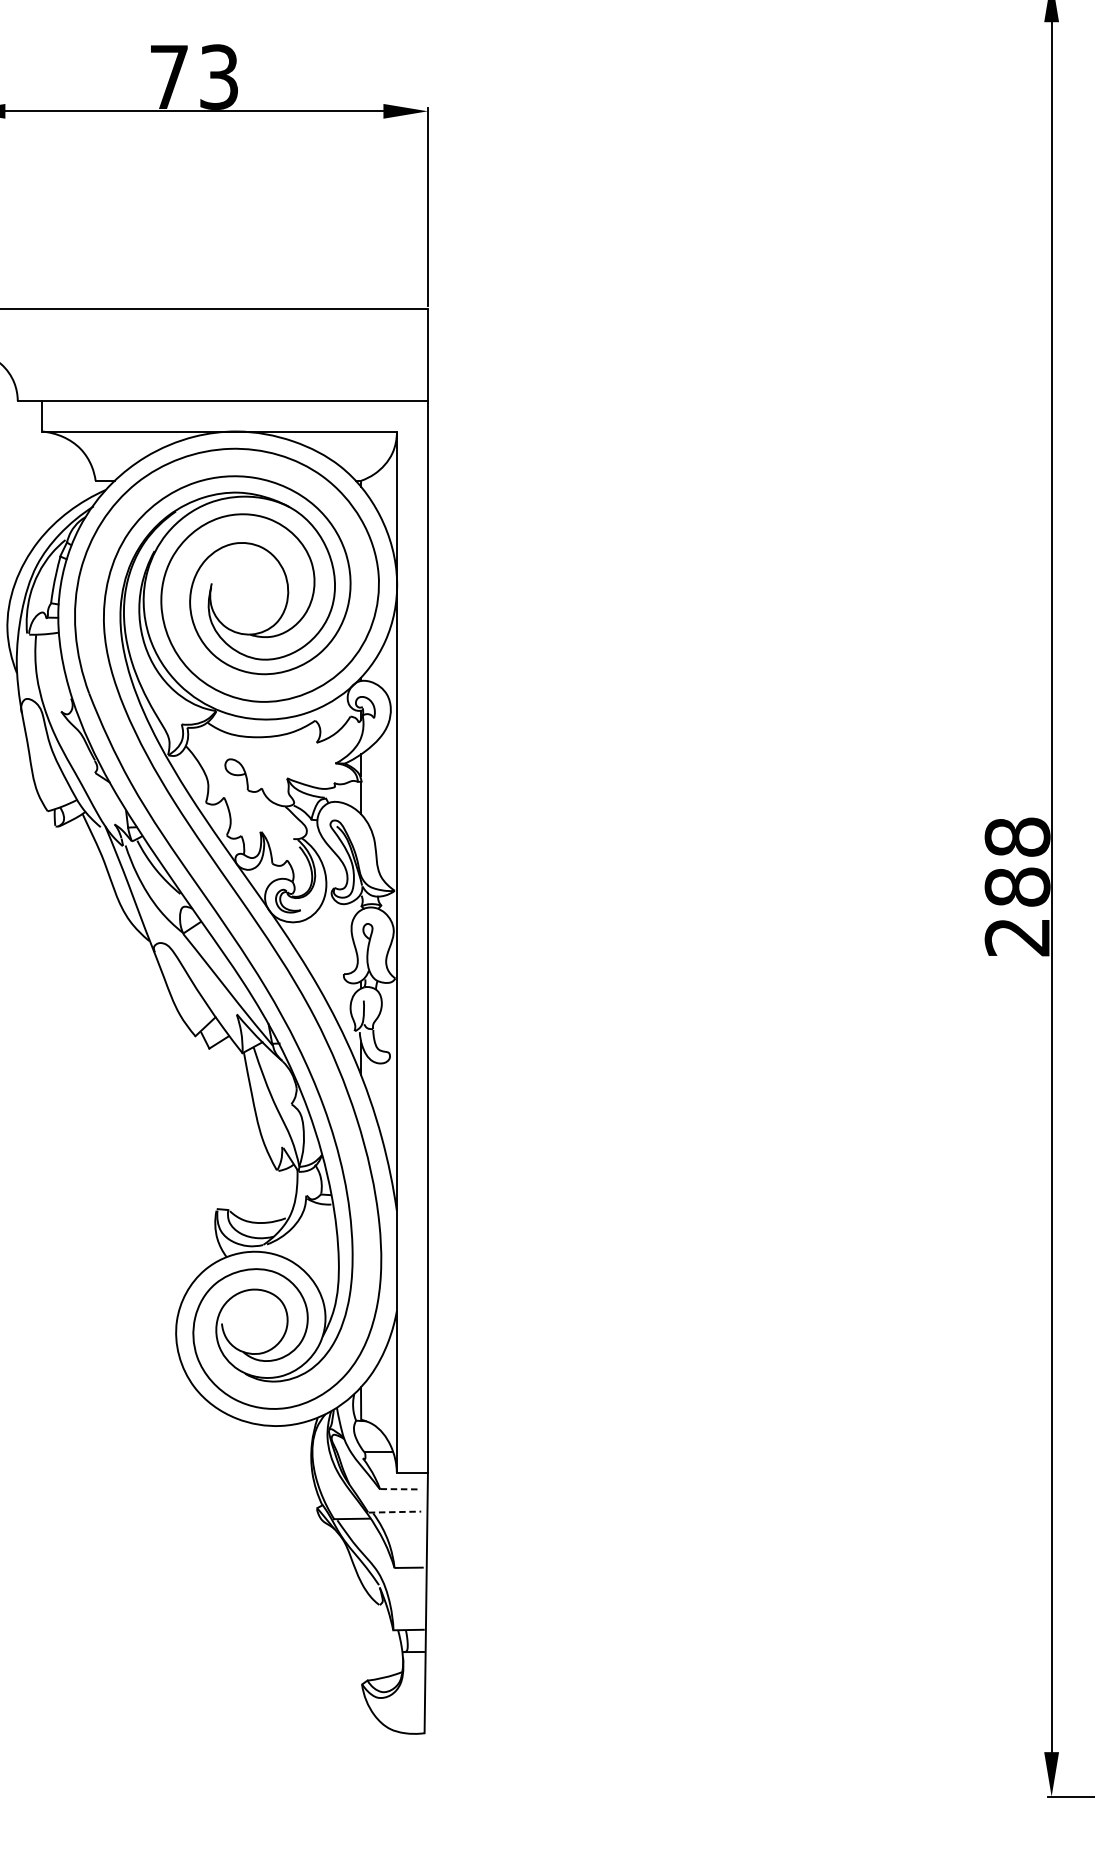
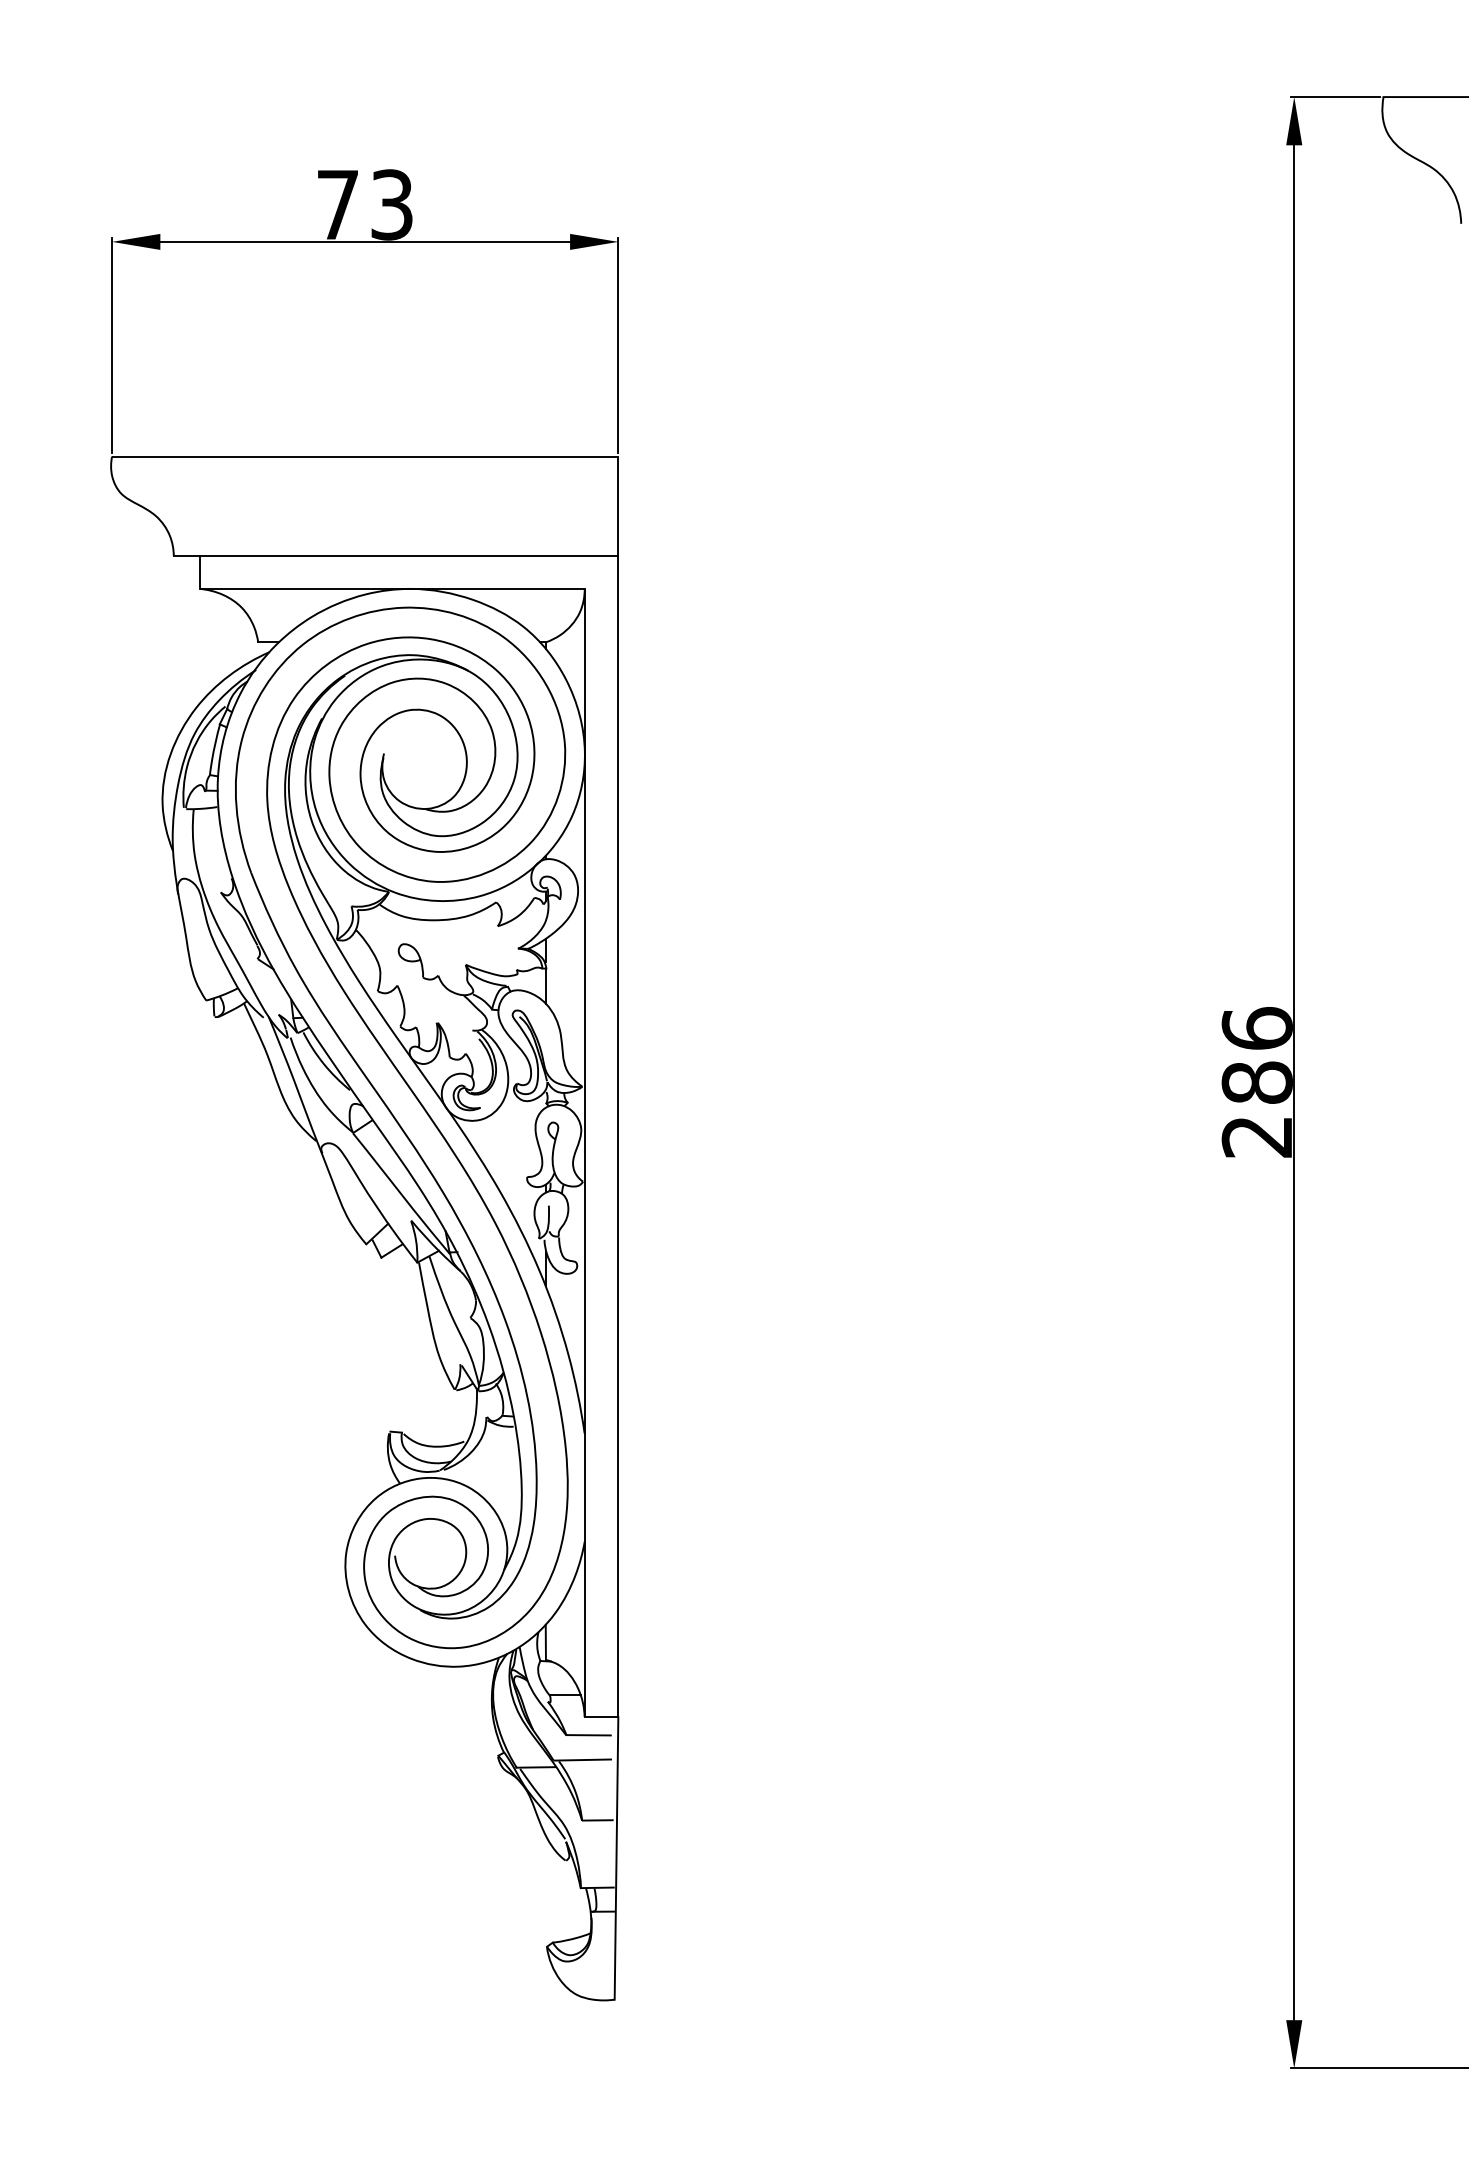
text: (1016, 837) -> (1256, 1028), 288 -> 286
line: (400, 1489) -> (588, 1735), dashed -> solid
line: (395, 1512) -> (583, 1760), dashed -> solid

